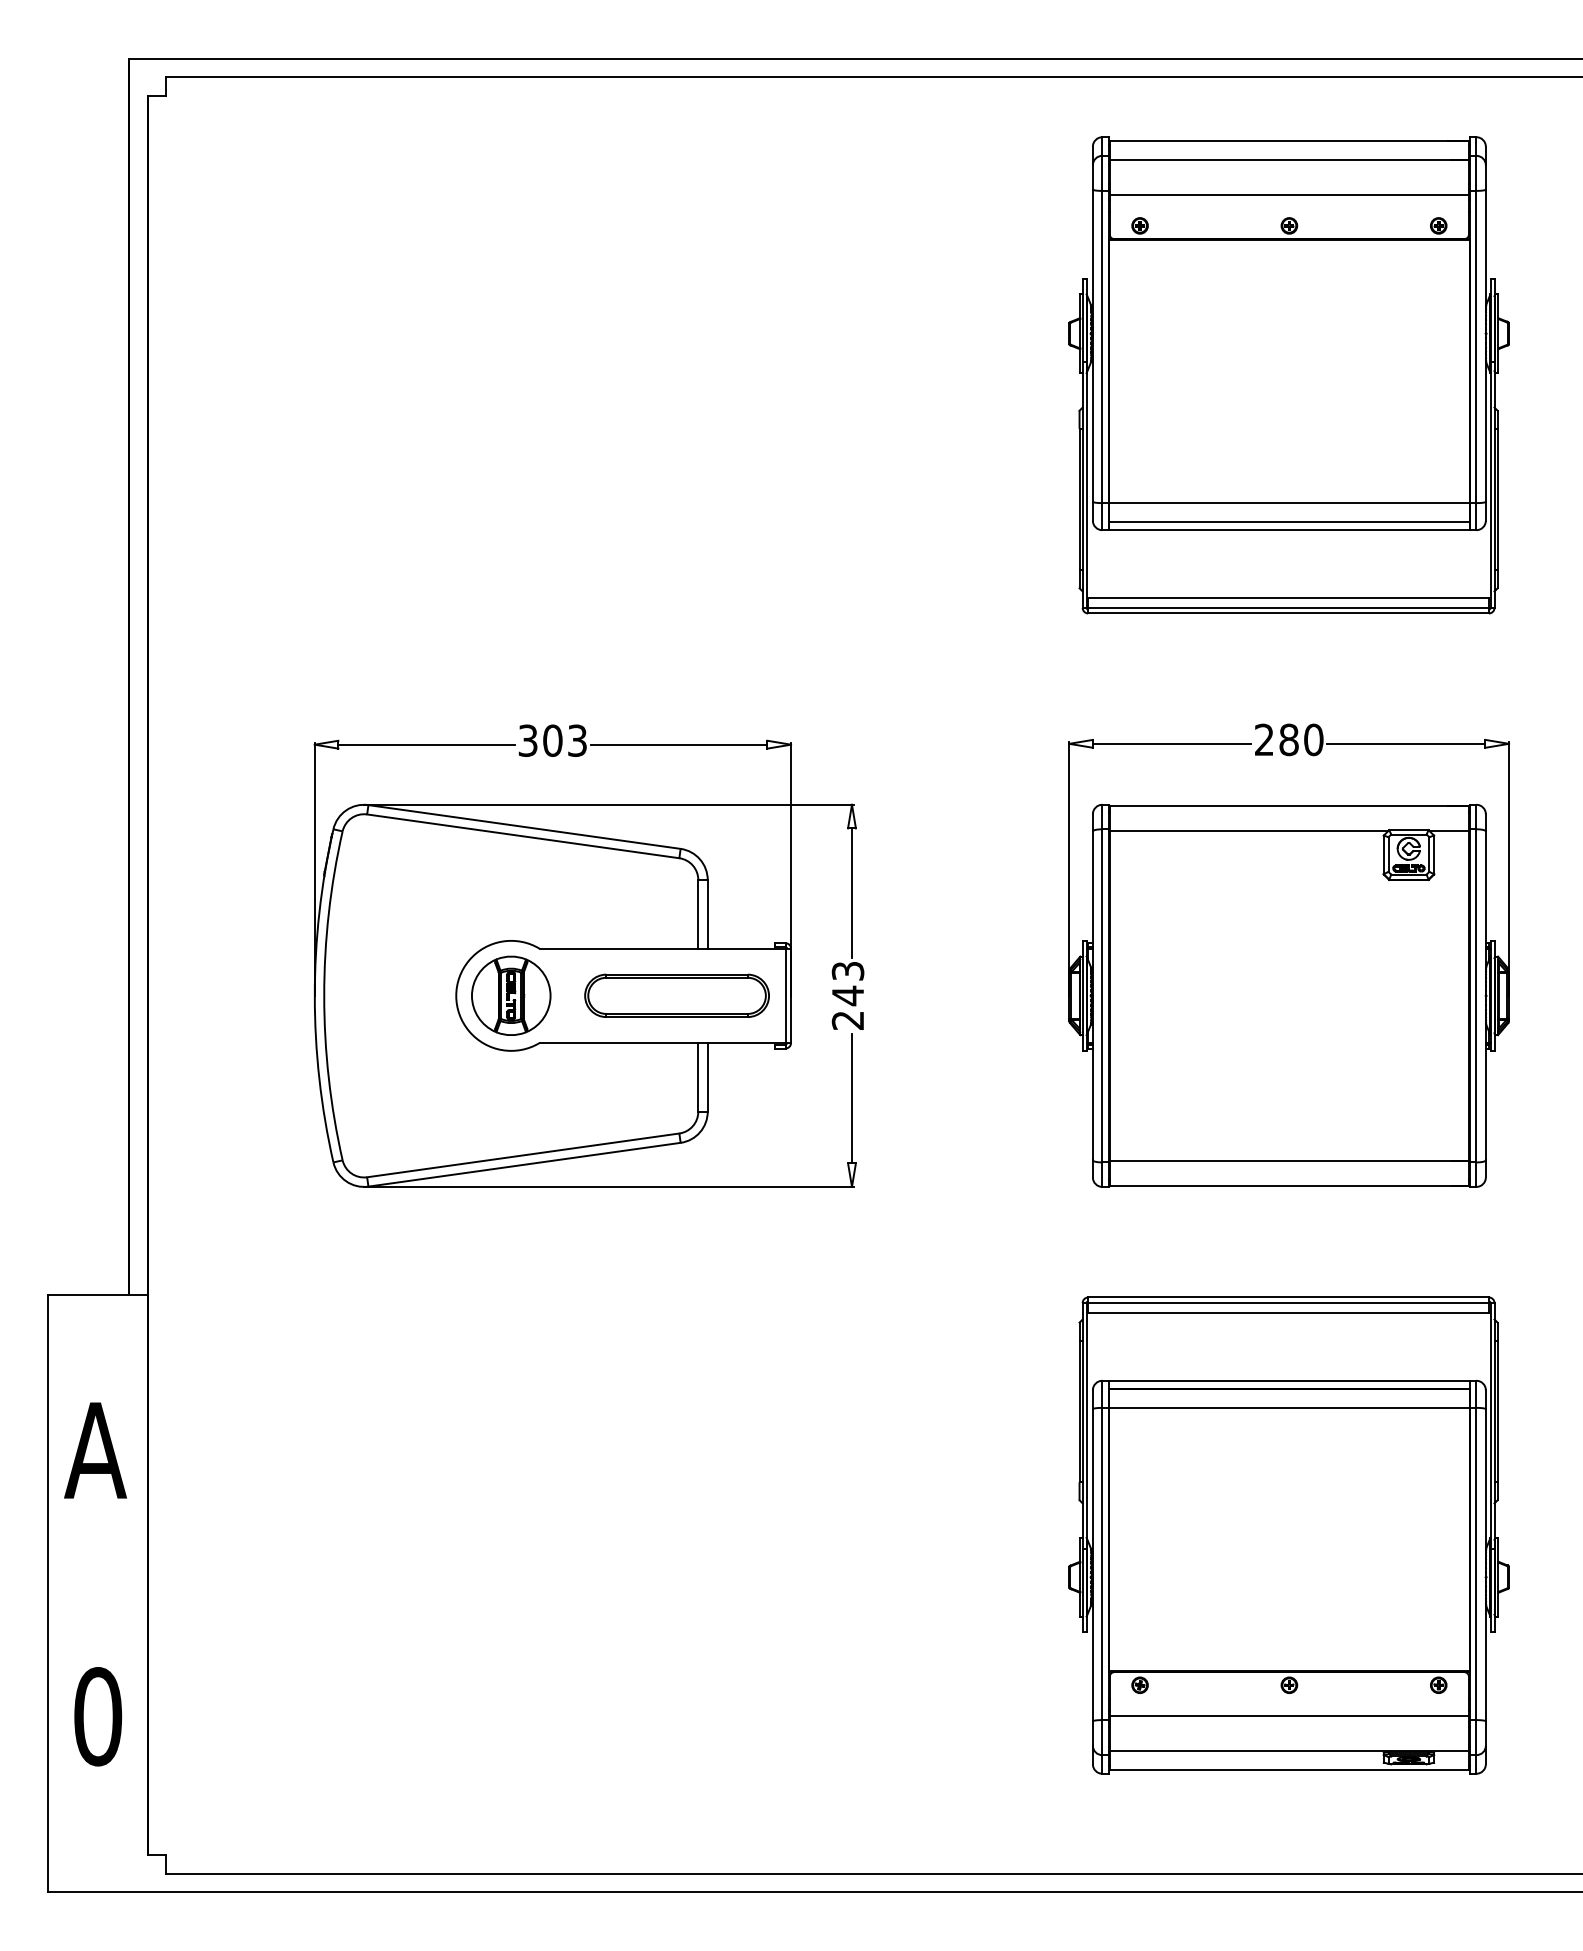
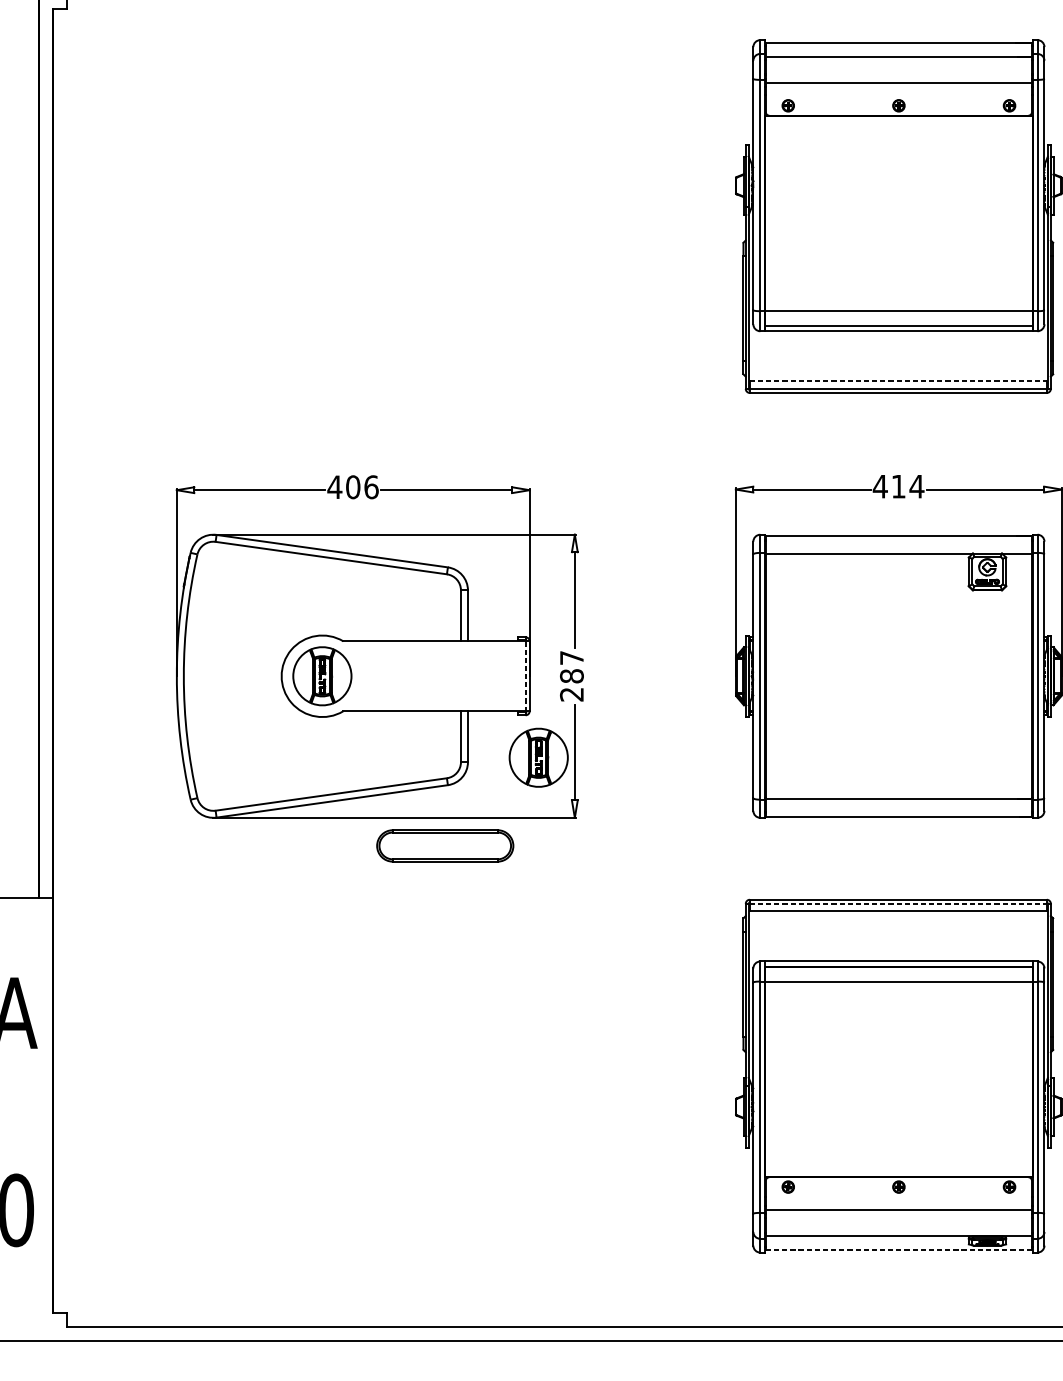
line: (1289, 597) -> (899, 381), solid -> dashed
text: (1288, 739) -> (898, 486), 280 -> 414
text: (552, 740) -> (352, 487), 303 -> 406
text: (847, 984) -> (571, 667), 243 -> 287
part: (676, 995) -> (444, 845), moved
line: (785, 996) -> (525, 676), solid -> dashed
part: (803, 1105) -> (538, 757), added
line: (1289, 1303) -> (899, 904), solid -> dashed
line: (1289, 1769) -> (899, 1249), solid -> dashed

